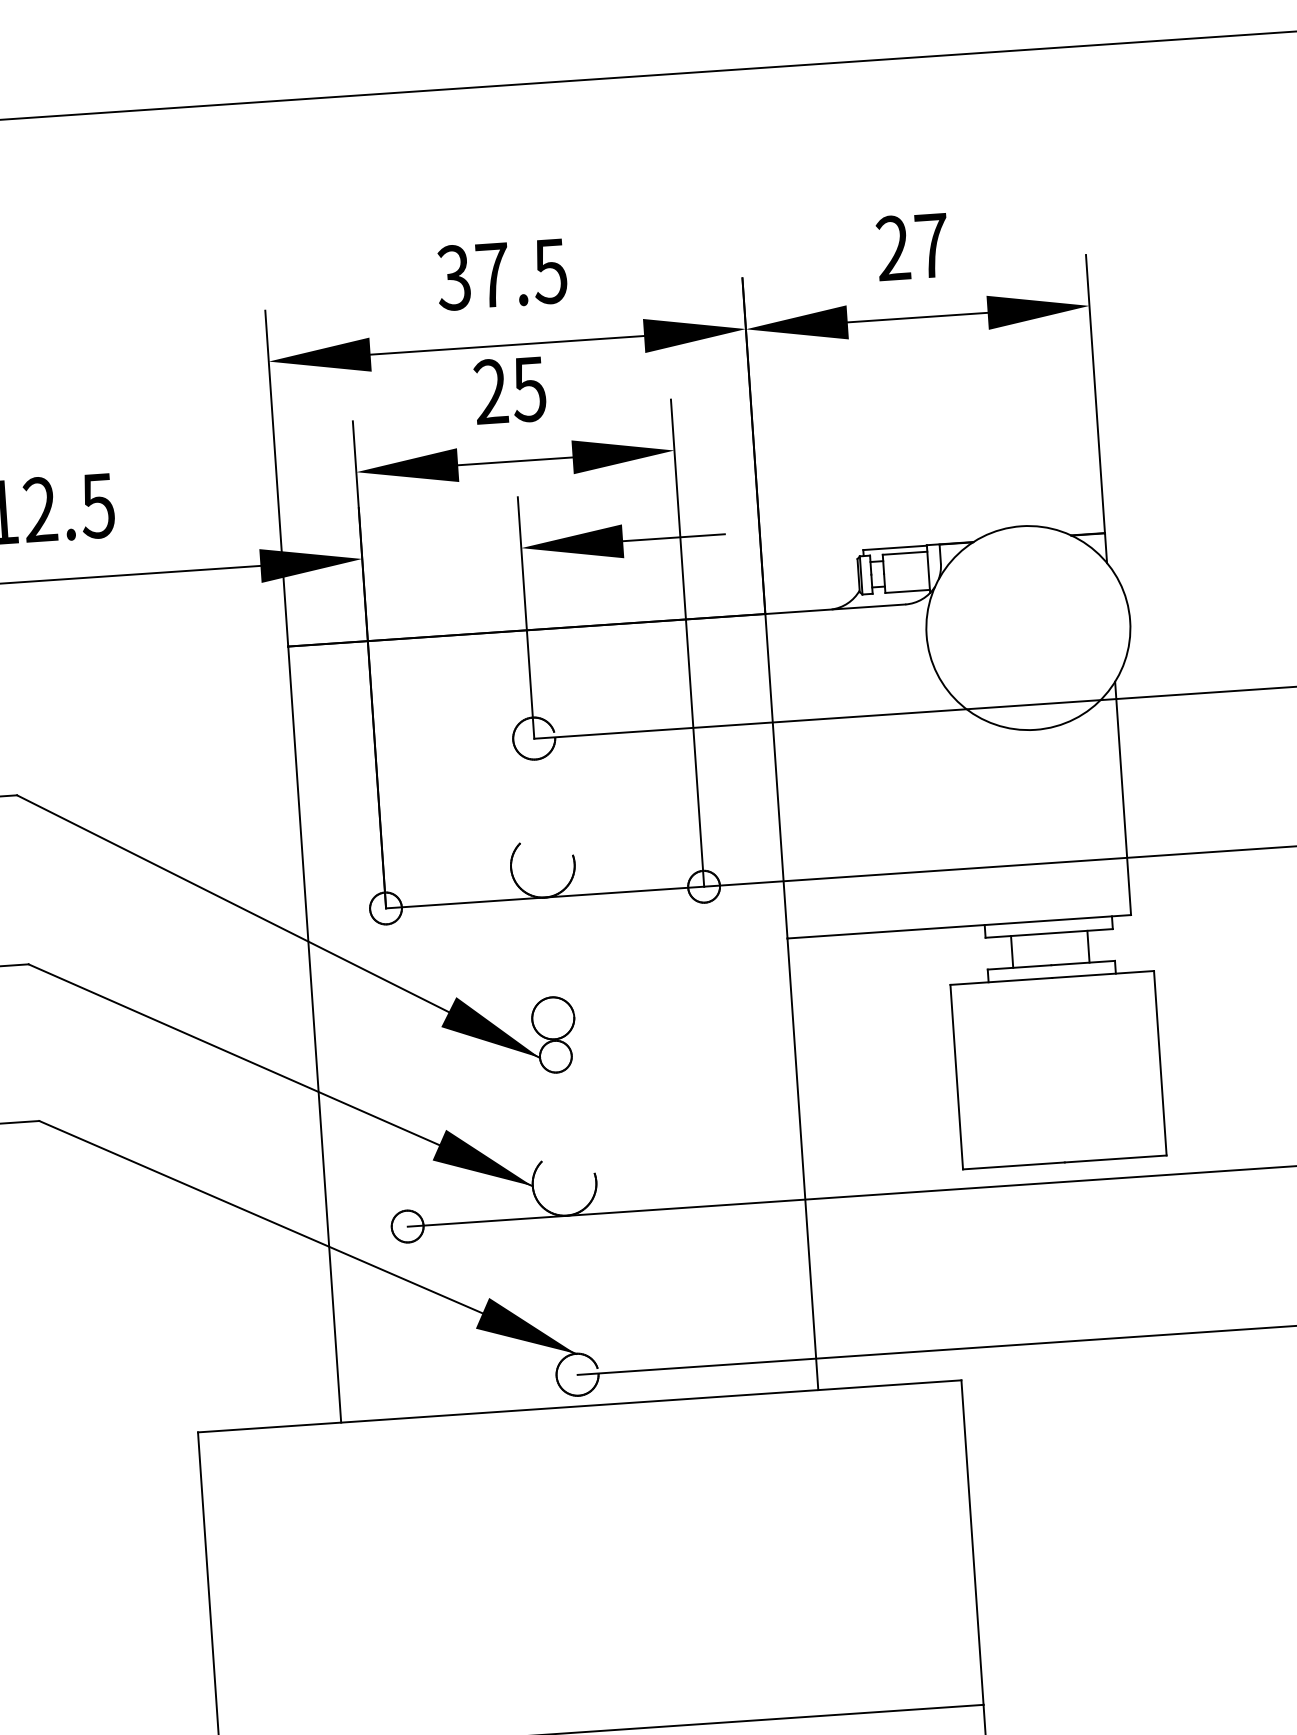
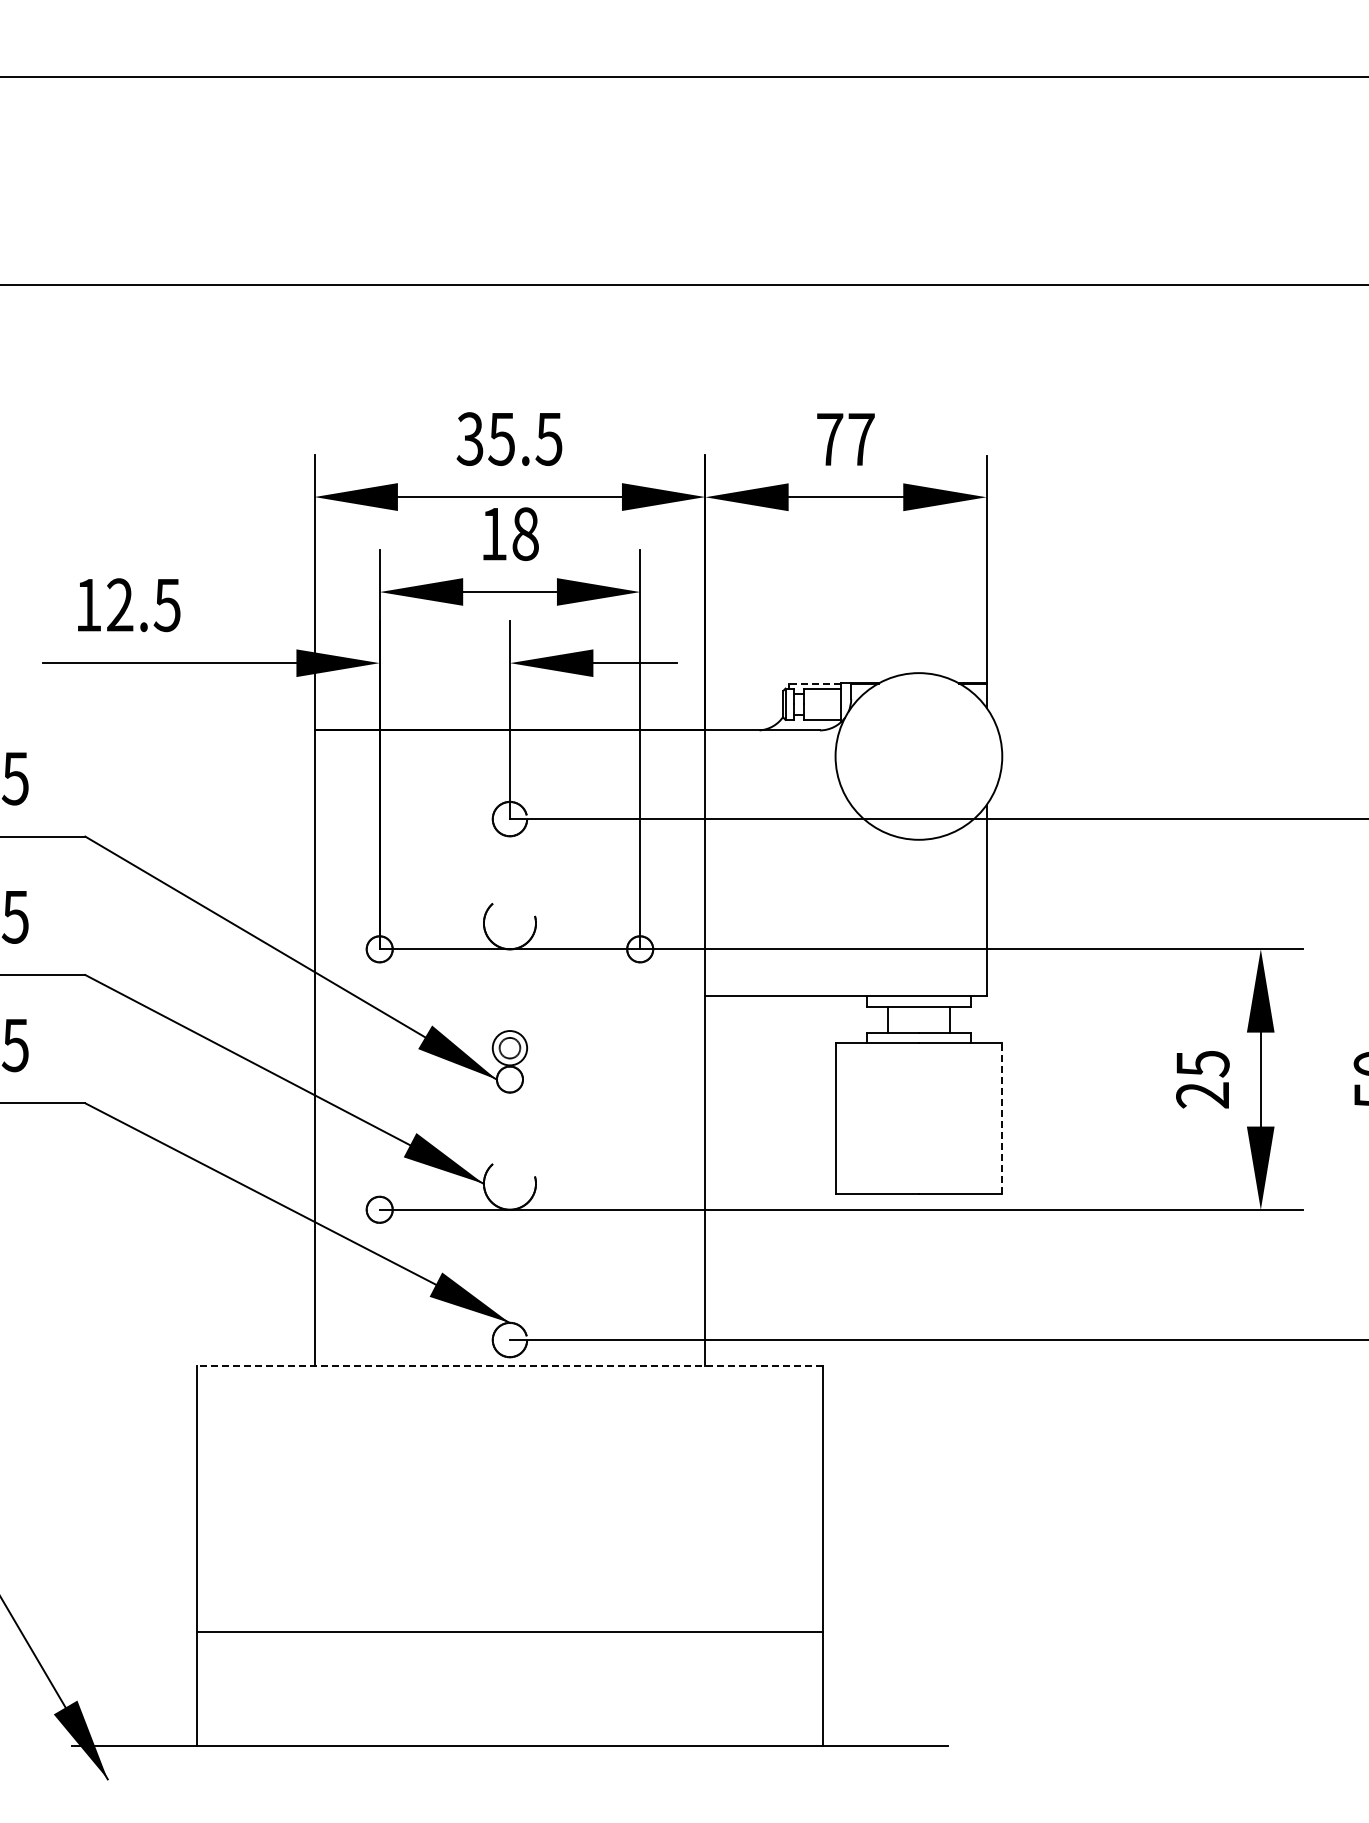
text: (892, 247) -> (829, 438), 27 -> 77
text: (492, 275) -> (501, 439), 37.5 -> 35.5
text: (509, 389) -> (509, 533), 25 -> 18
line: (894, 547) -> (814, 683), solid -> dashed
circle: (552, 1018) -> (509, 1048), size x0.6
line: (1160, 1063) -> (1002, 1118), solid -> dashed
line: (579, 1405) -> (509, 1365), solid -> dashed

